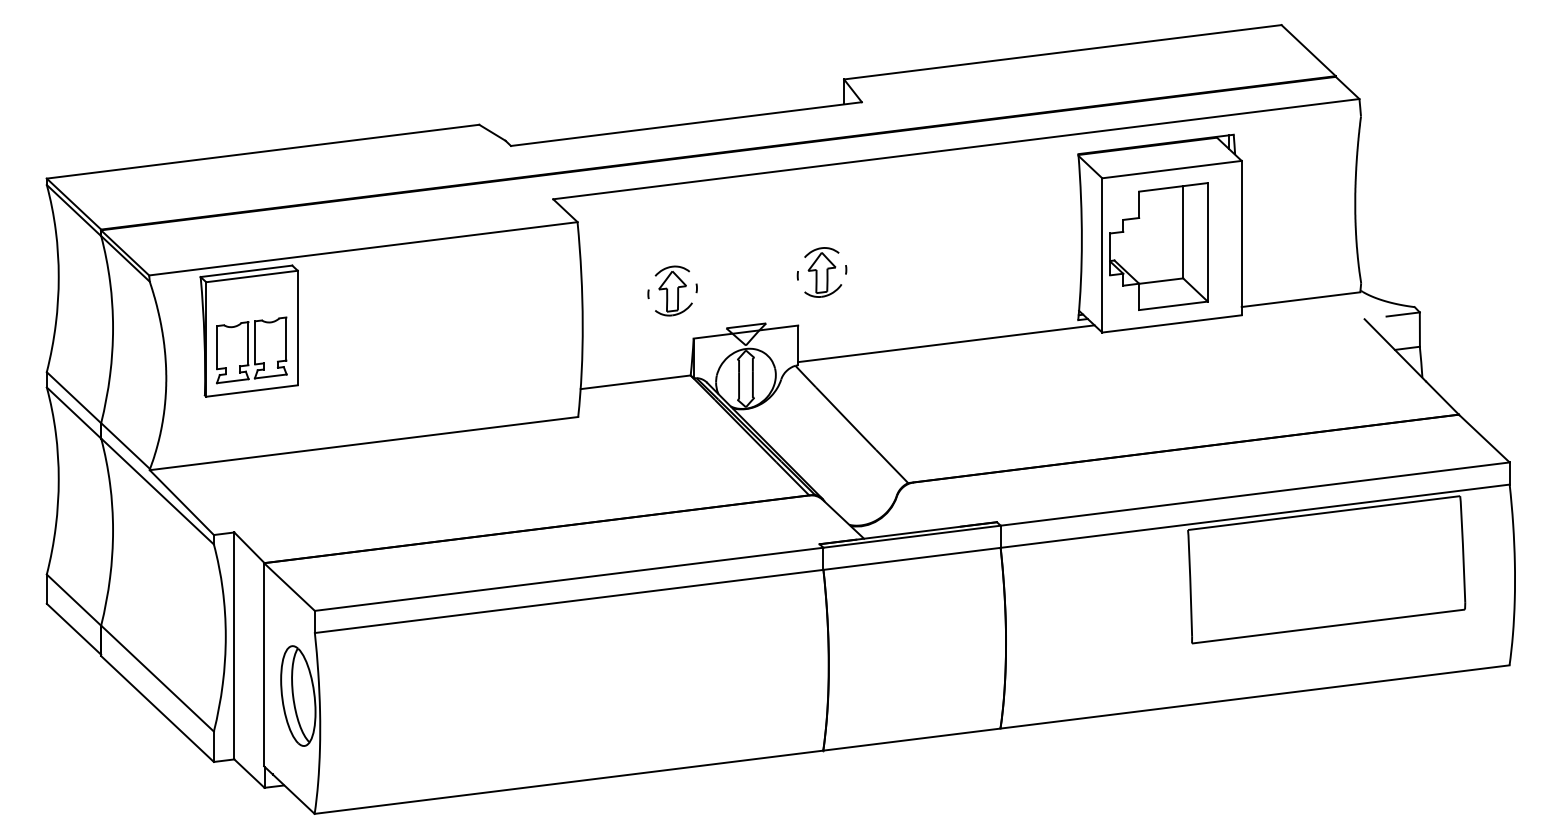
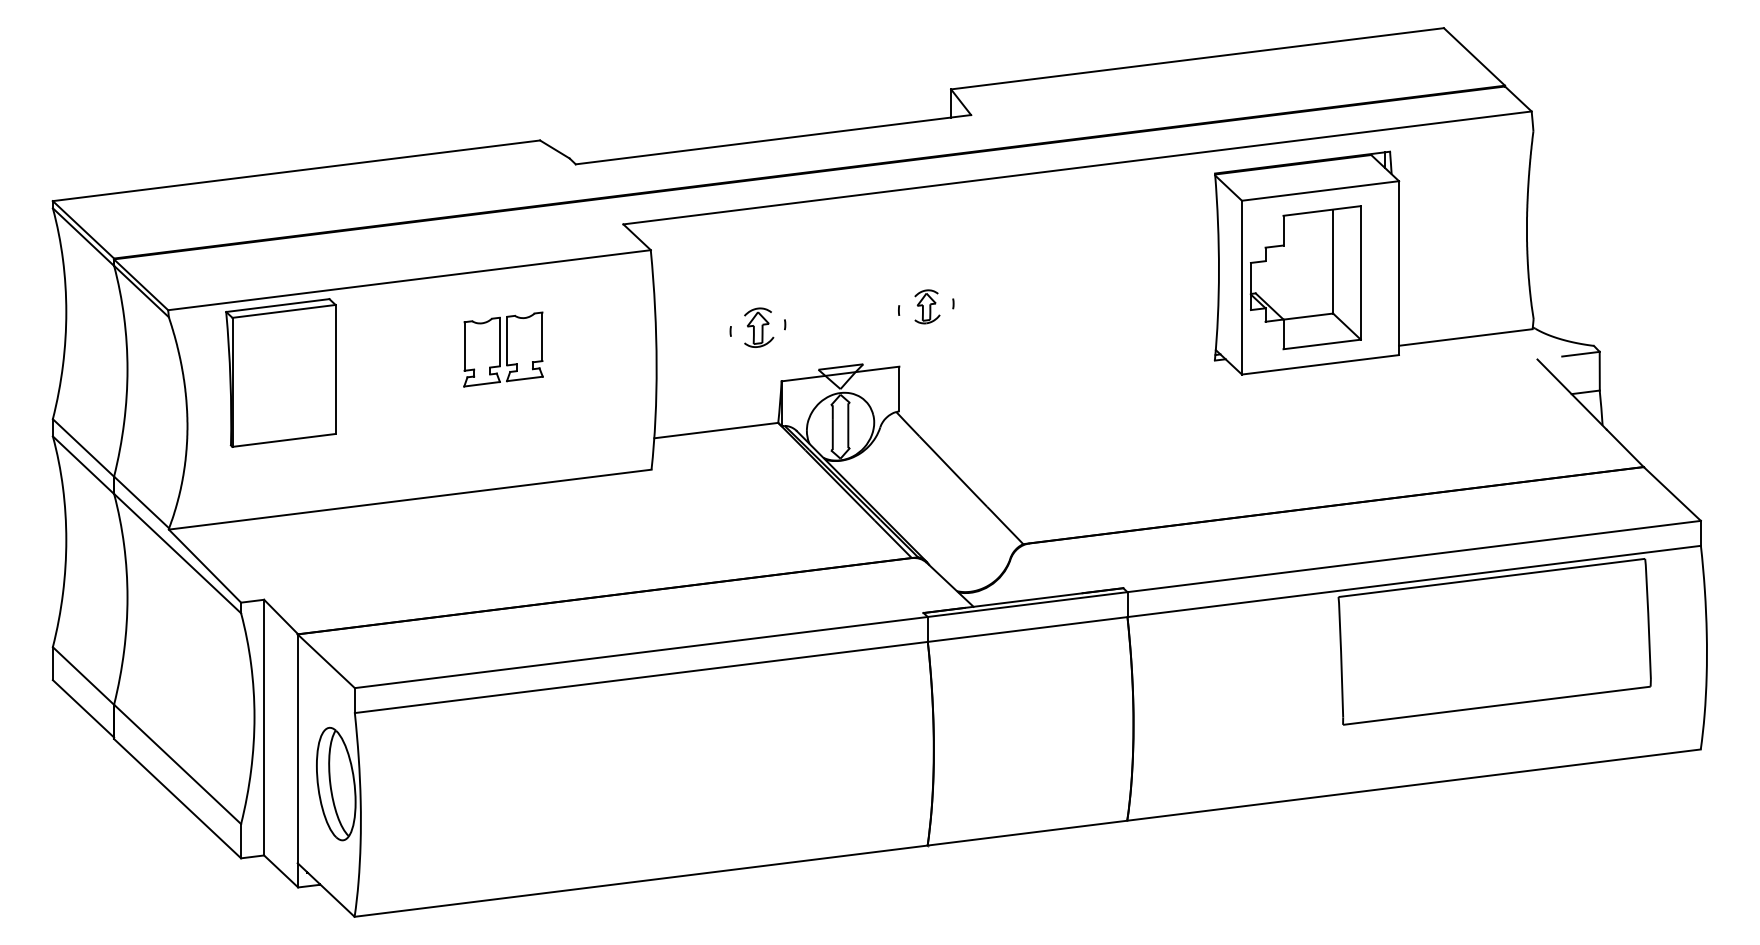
part: (822, 272) -> (926, 306), size x0.6
part: (673, 290) -> (758, 327), size x0.7
line: (946, 343) -> (1066, 386), removed
part: (251, 350) -> (503, 349), moved

